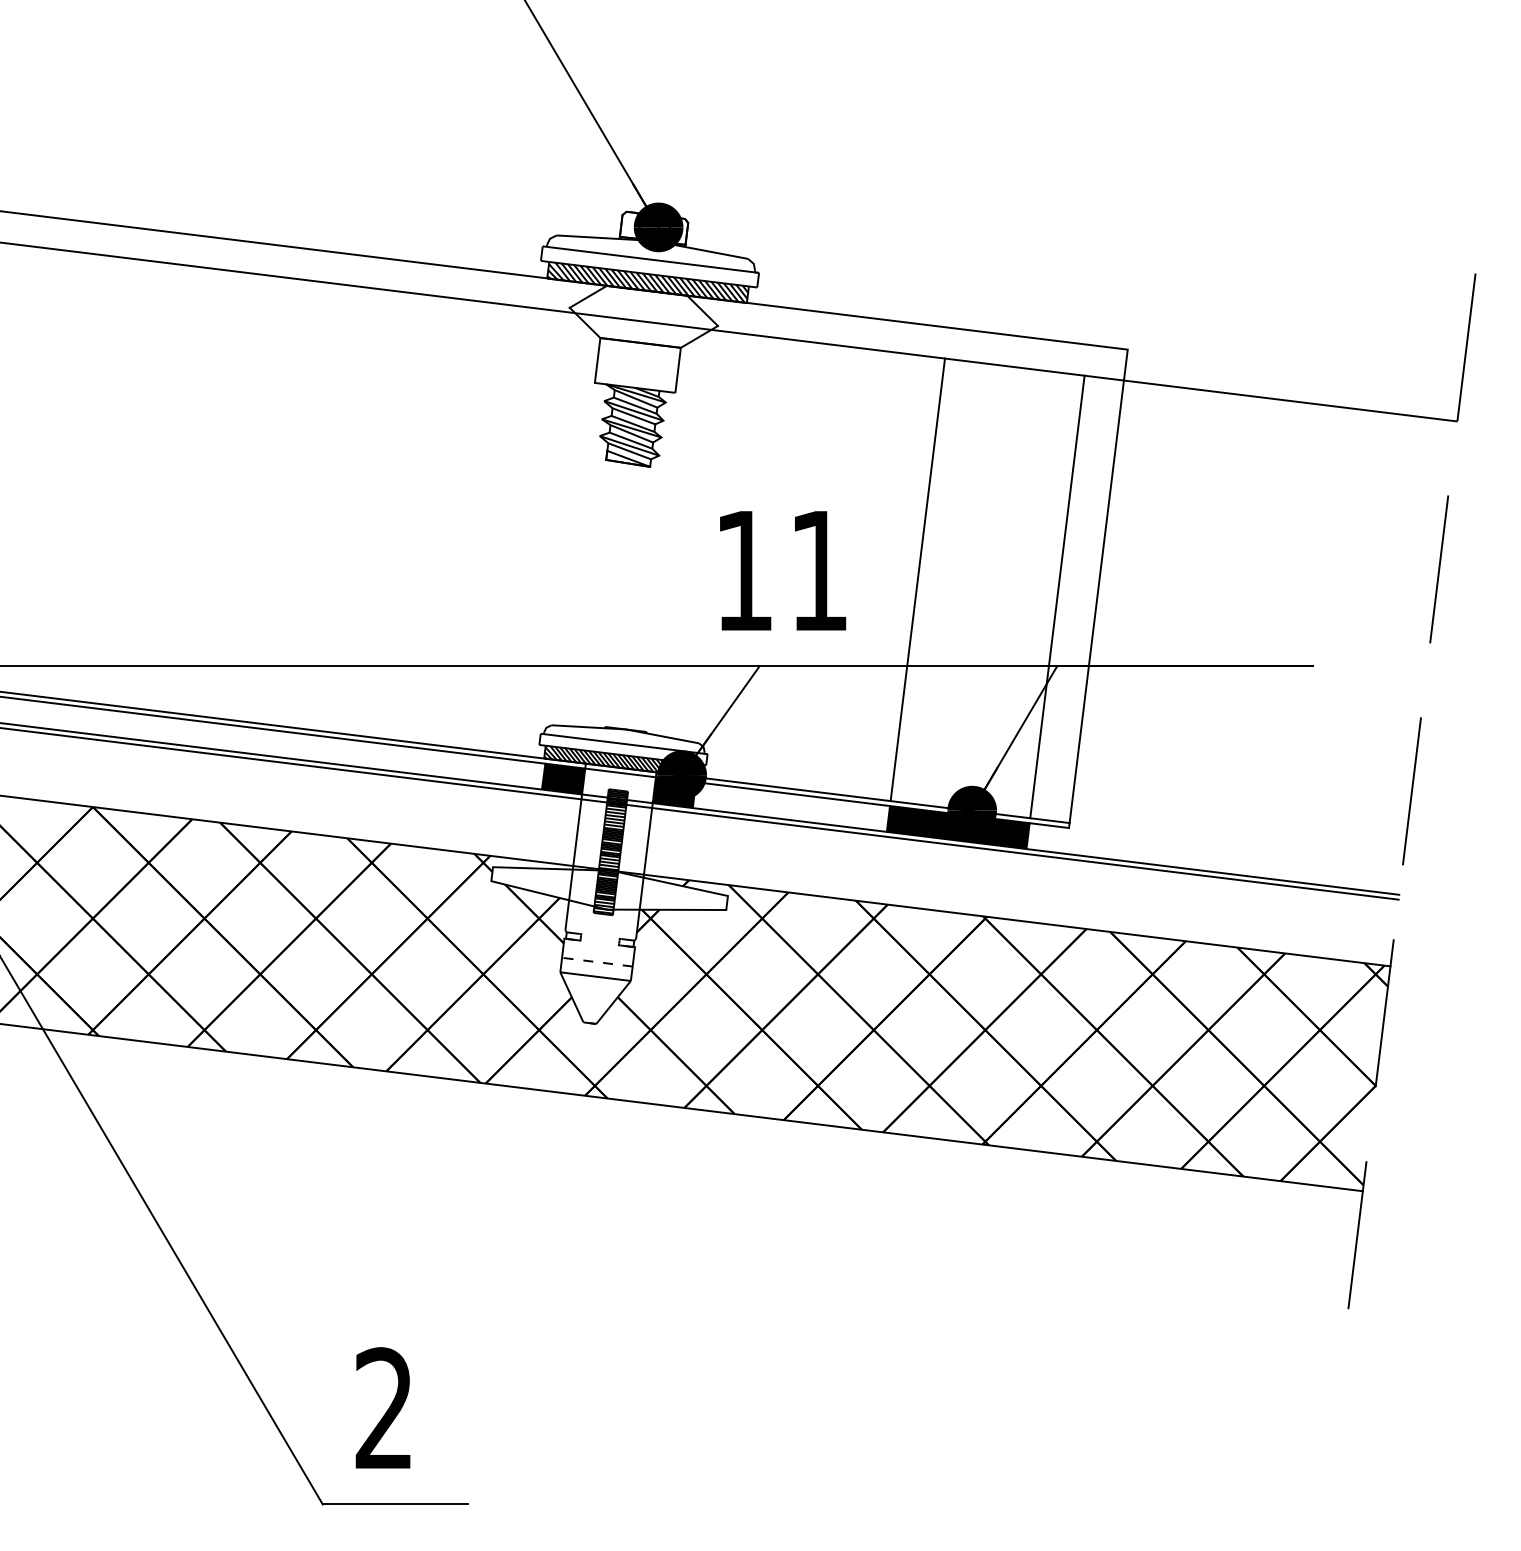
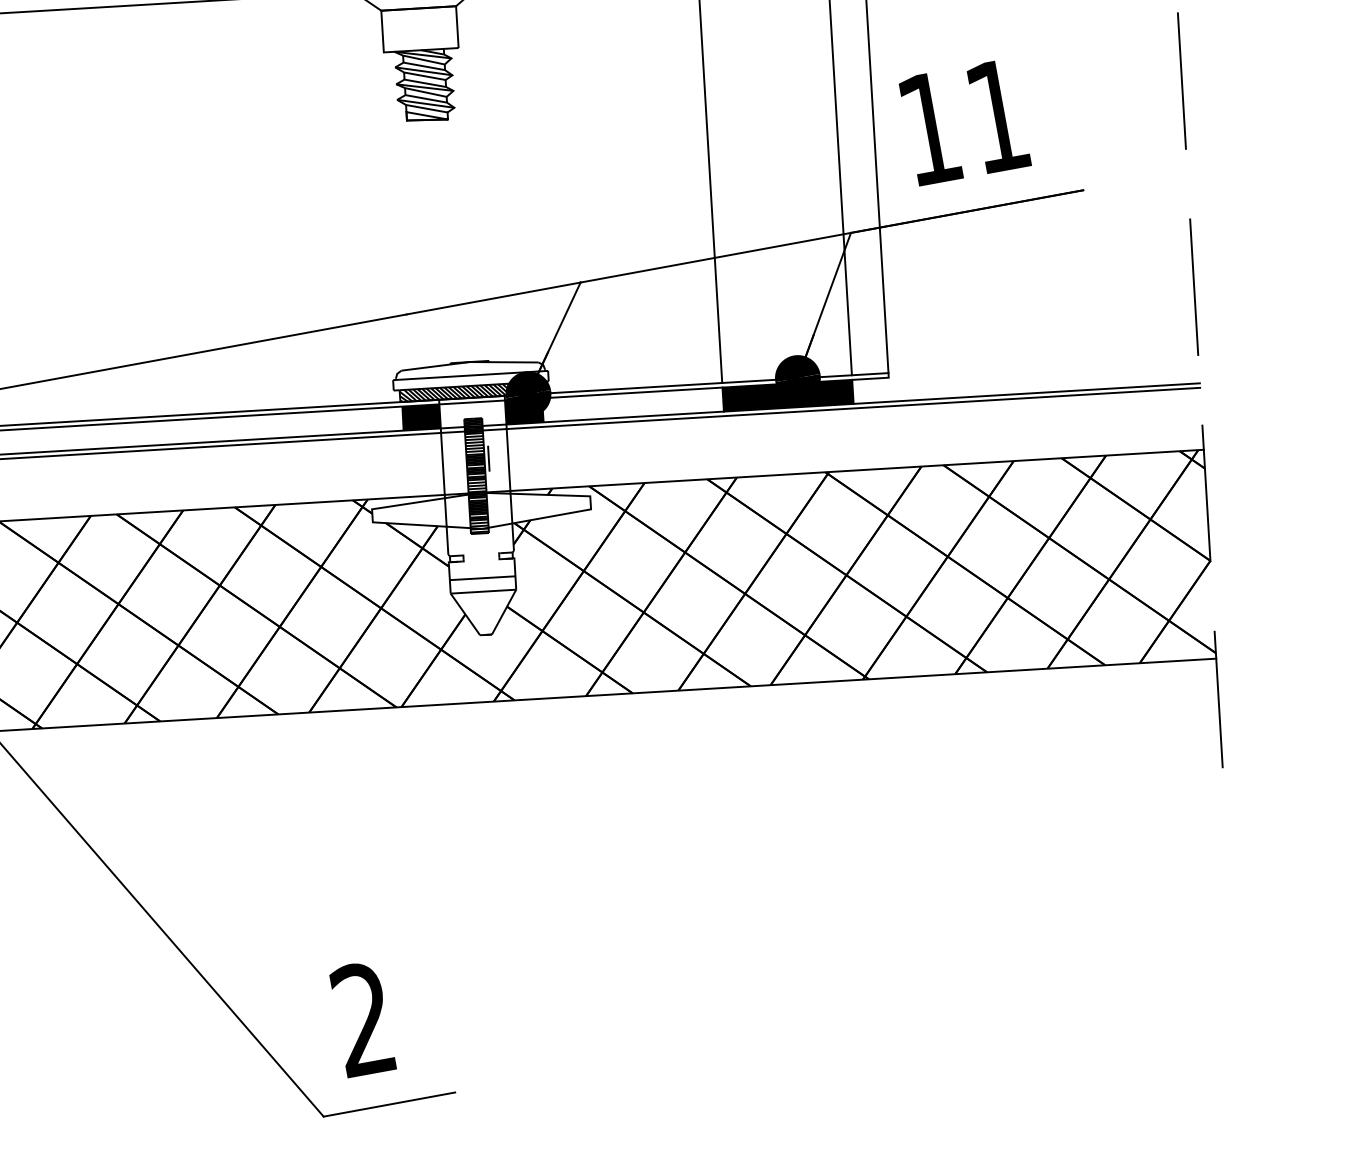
text: (783, 570) -> (965, 121), moved
line: (626, 836) -> (488, 459), added
line: (597, 962) -> (482, 578), dashed -> solid

